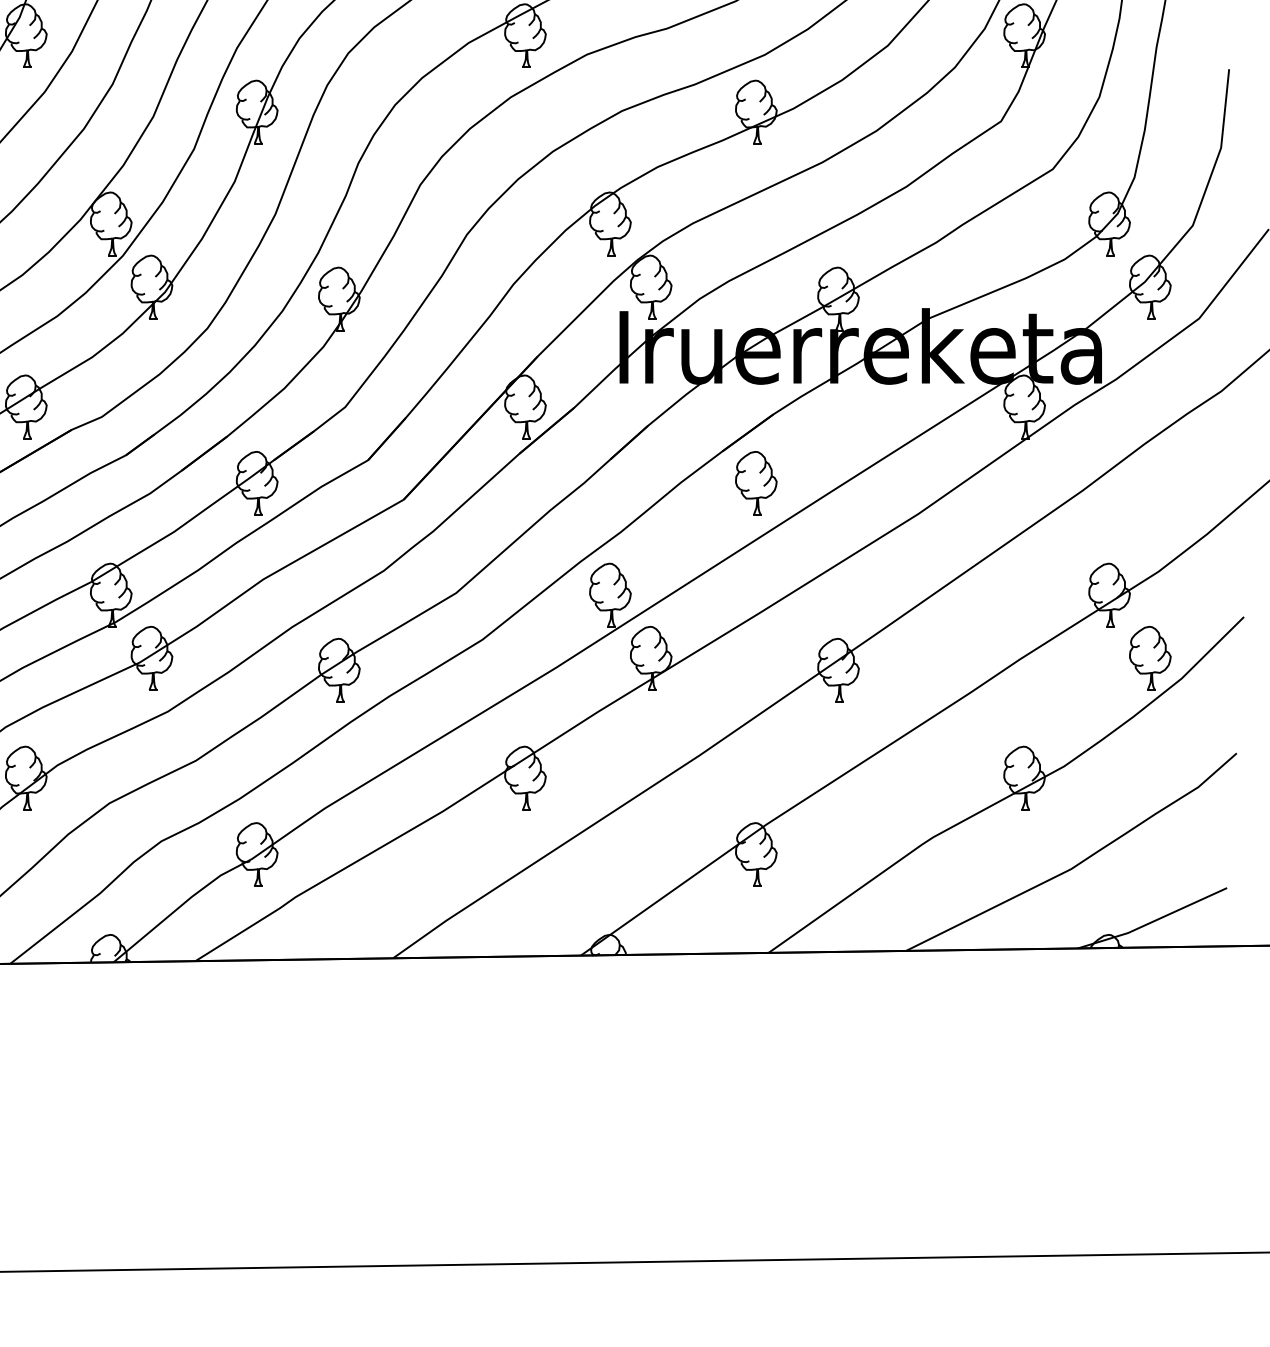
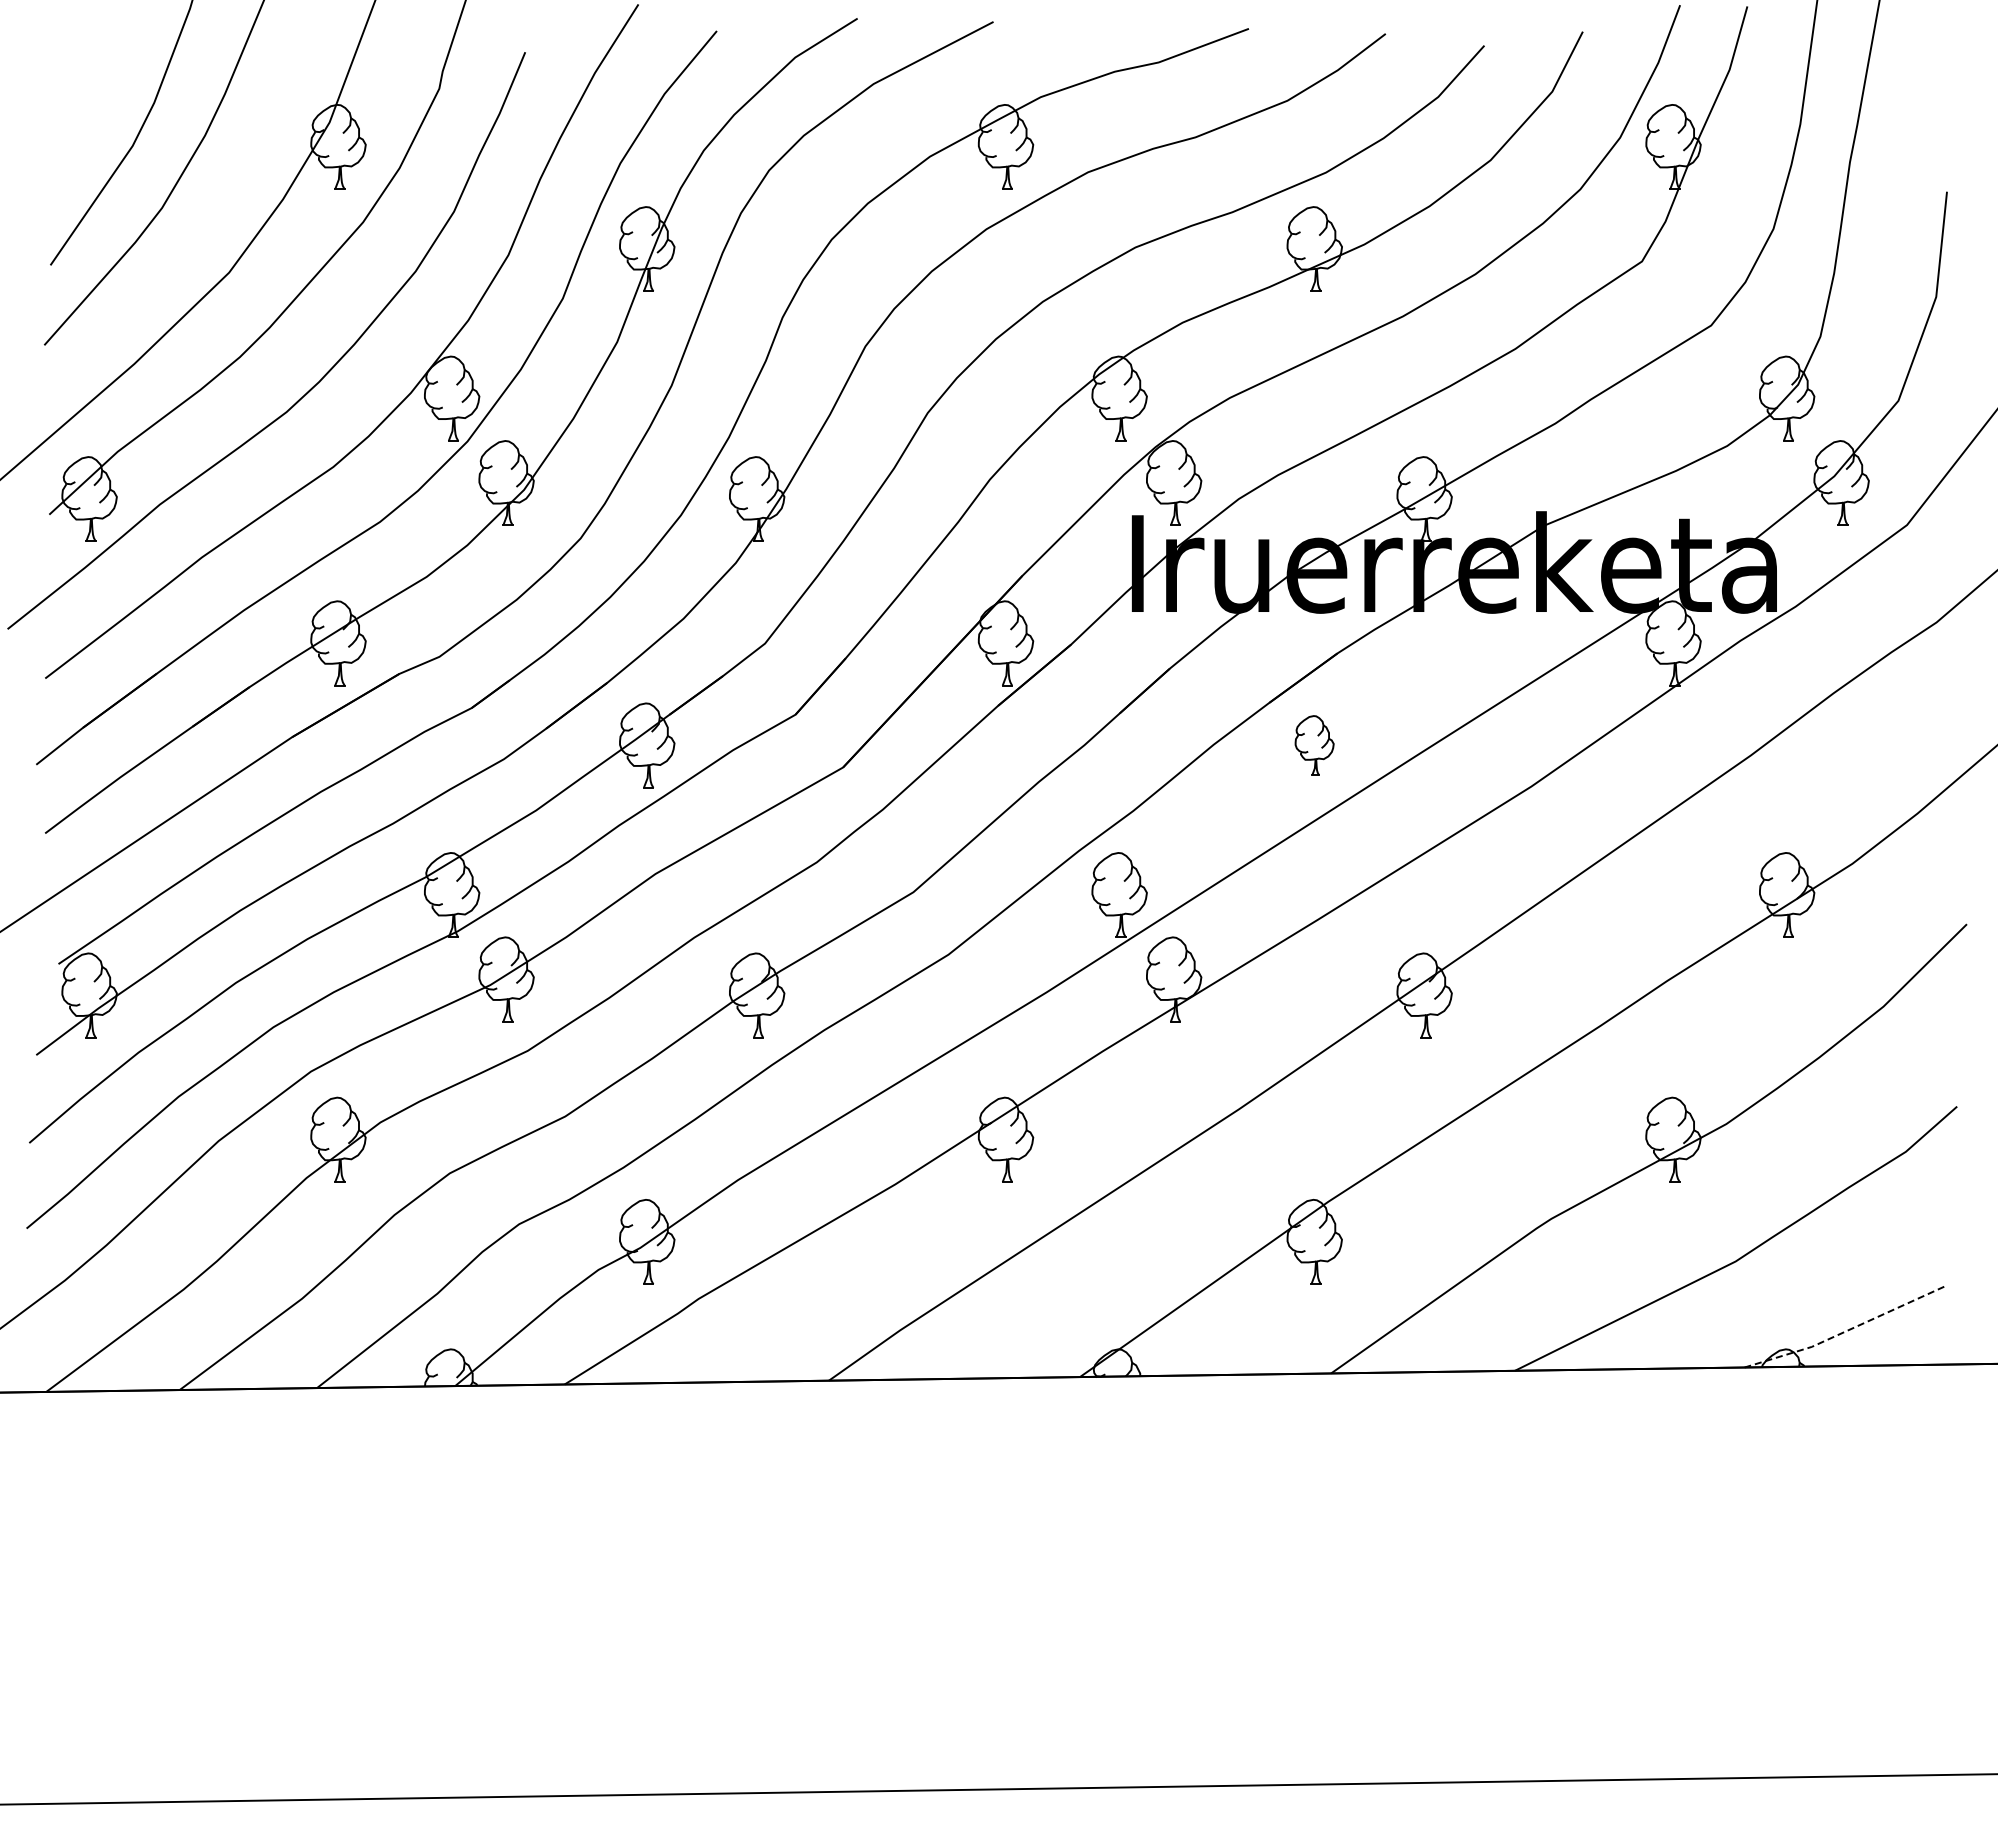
part: (756, 483) -> (1314, 745), size x0.7
part: (1150, 658) -> (1841, 979), removed
line: (1153, 921) -> (1845, 1331), solid -> dashed

